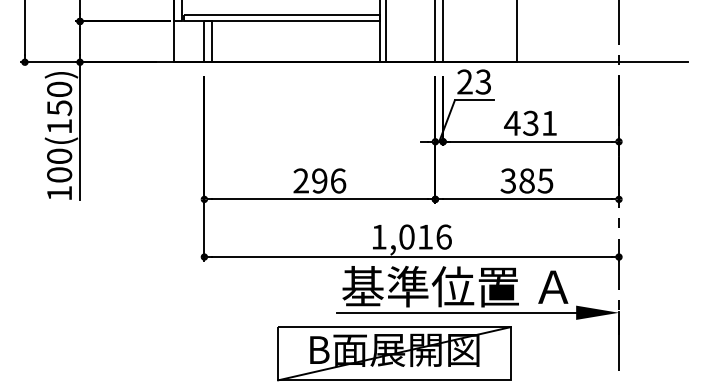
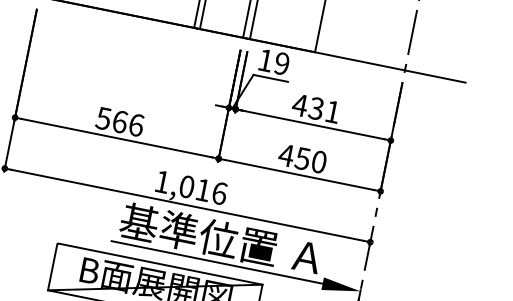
text: (474, 81) -> (274, 61), 23 -> 19
text: (310, 180) -> (111, 119), 296 -> 566
text: (526, 180) -> (302, 158), 385 -> 450

